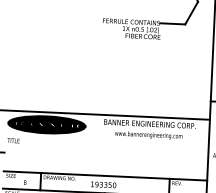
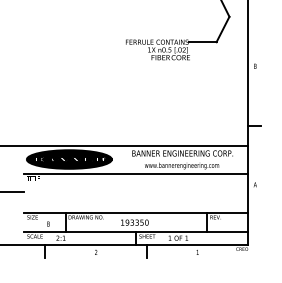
line: (107, 140) -> (136, 173), added

